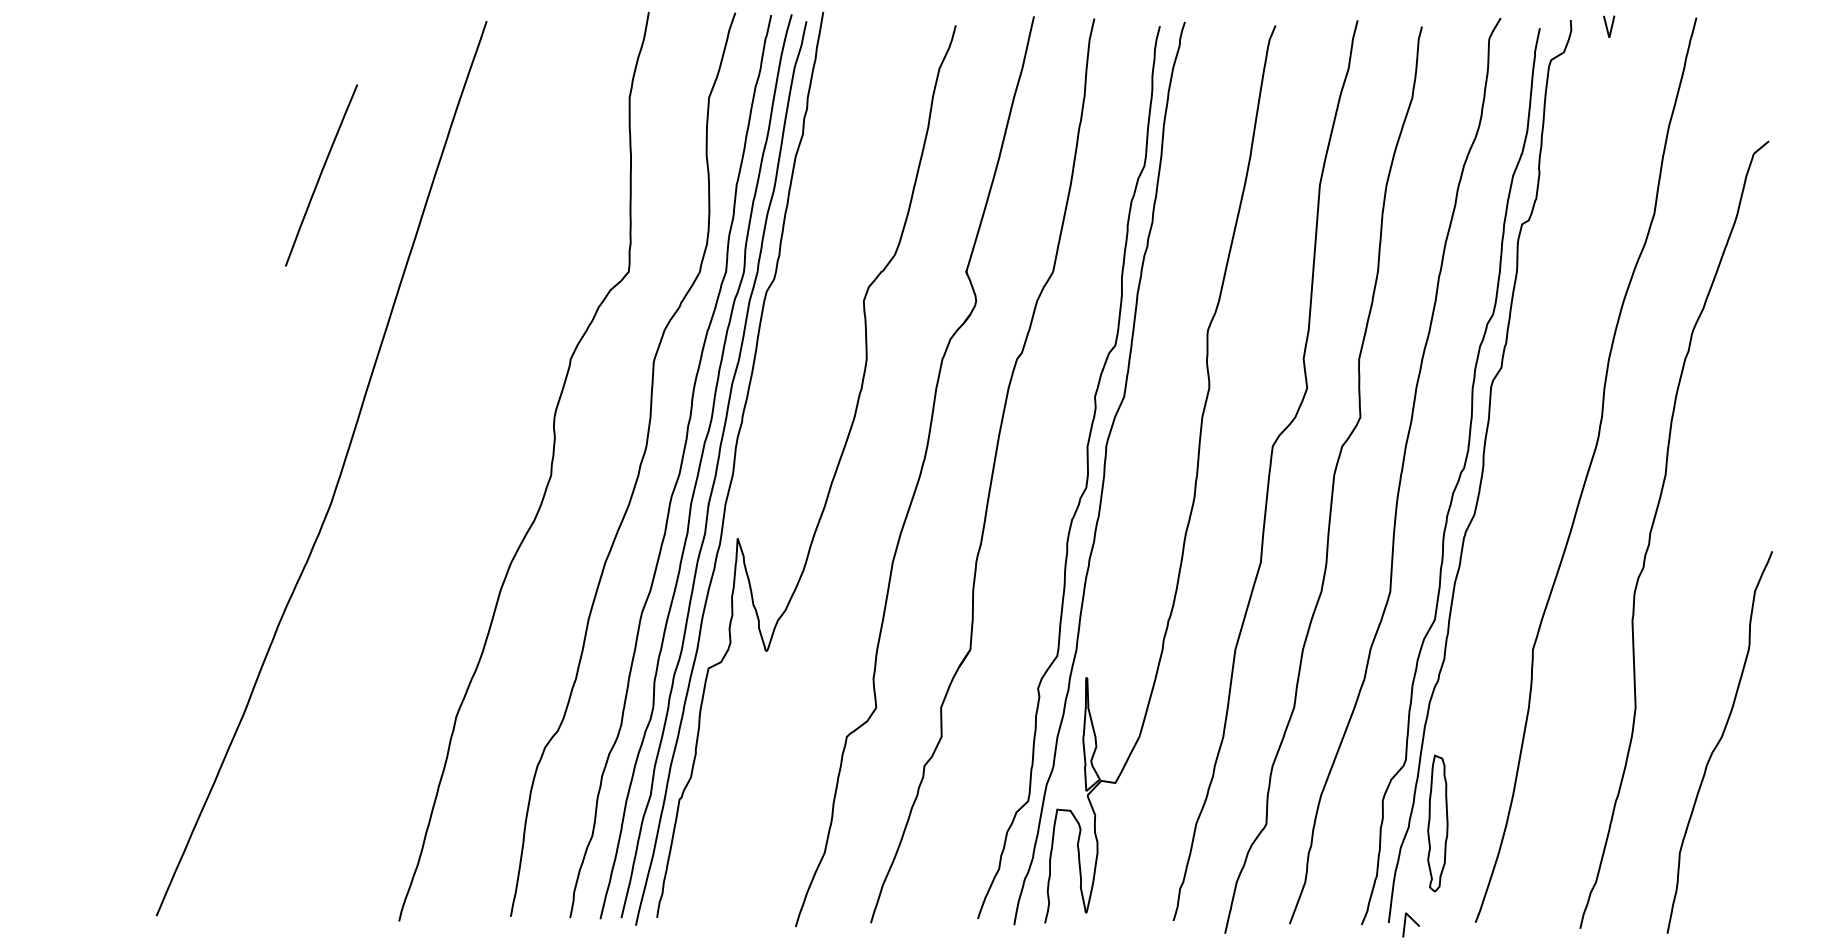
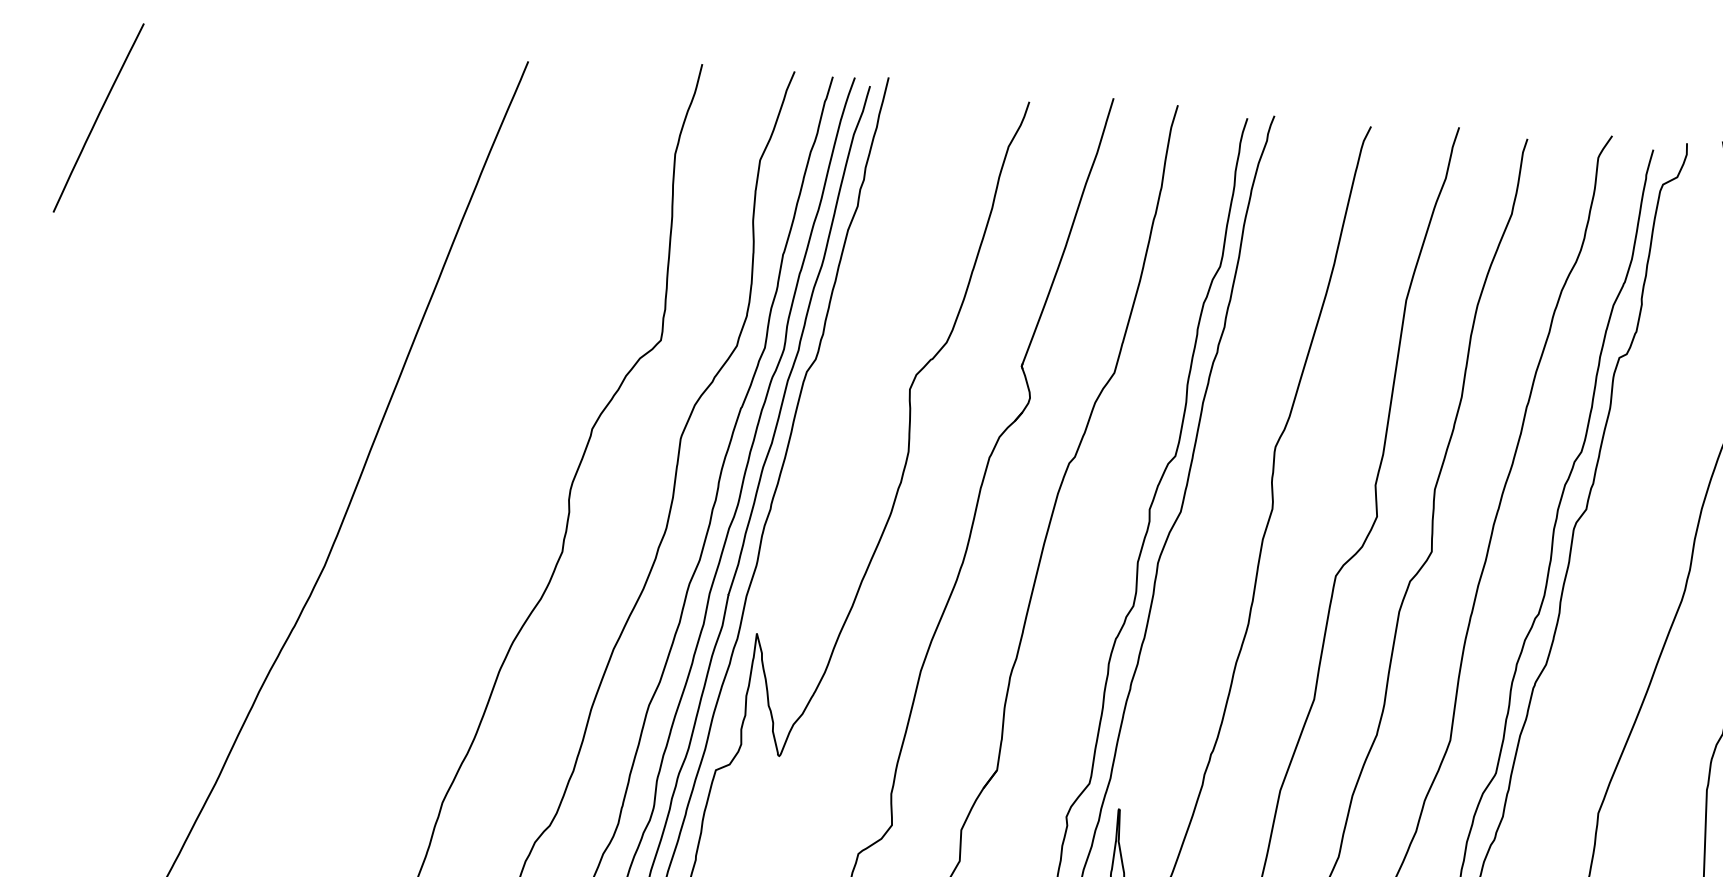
curve: (321, 175) -> (98, 118), moved

